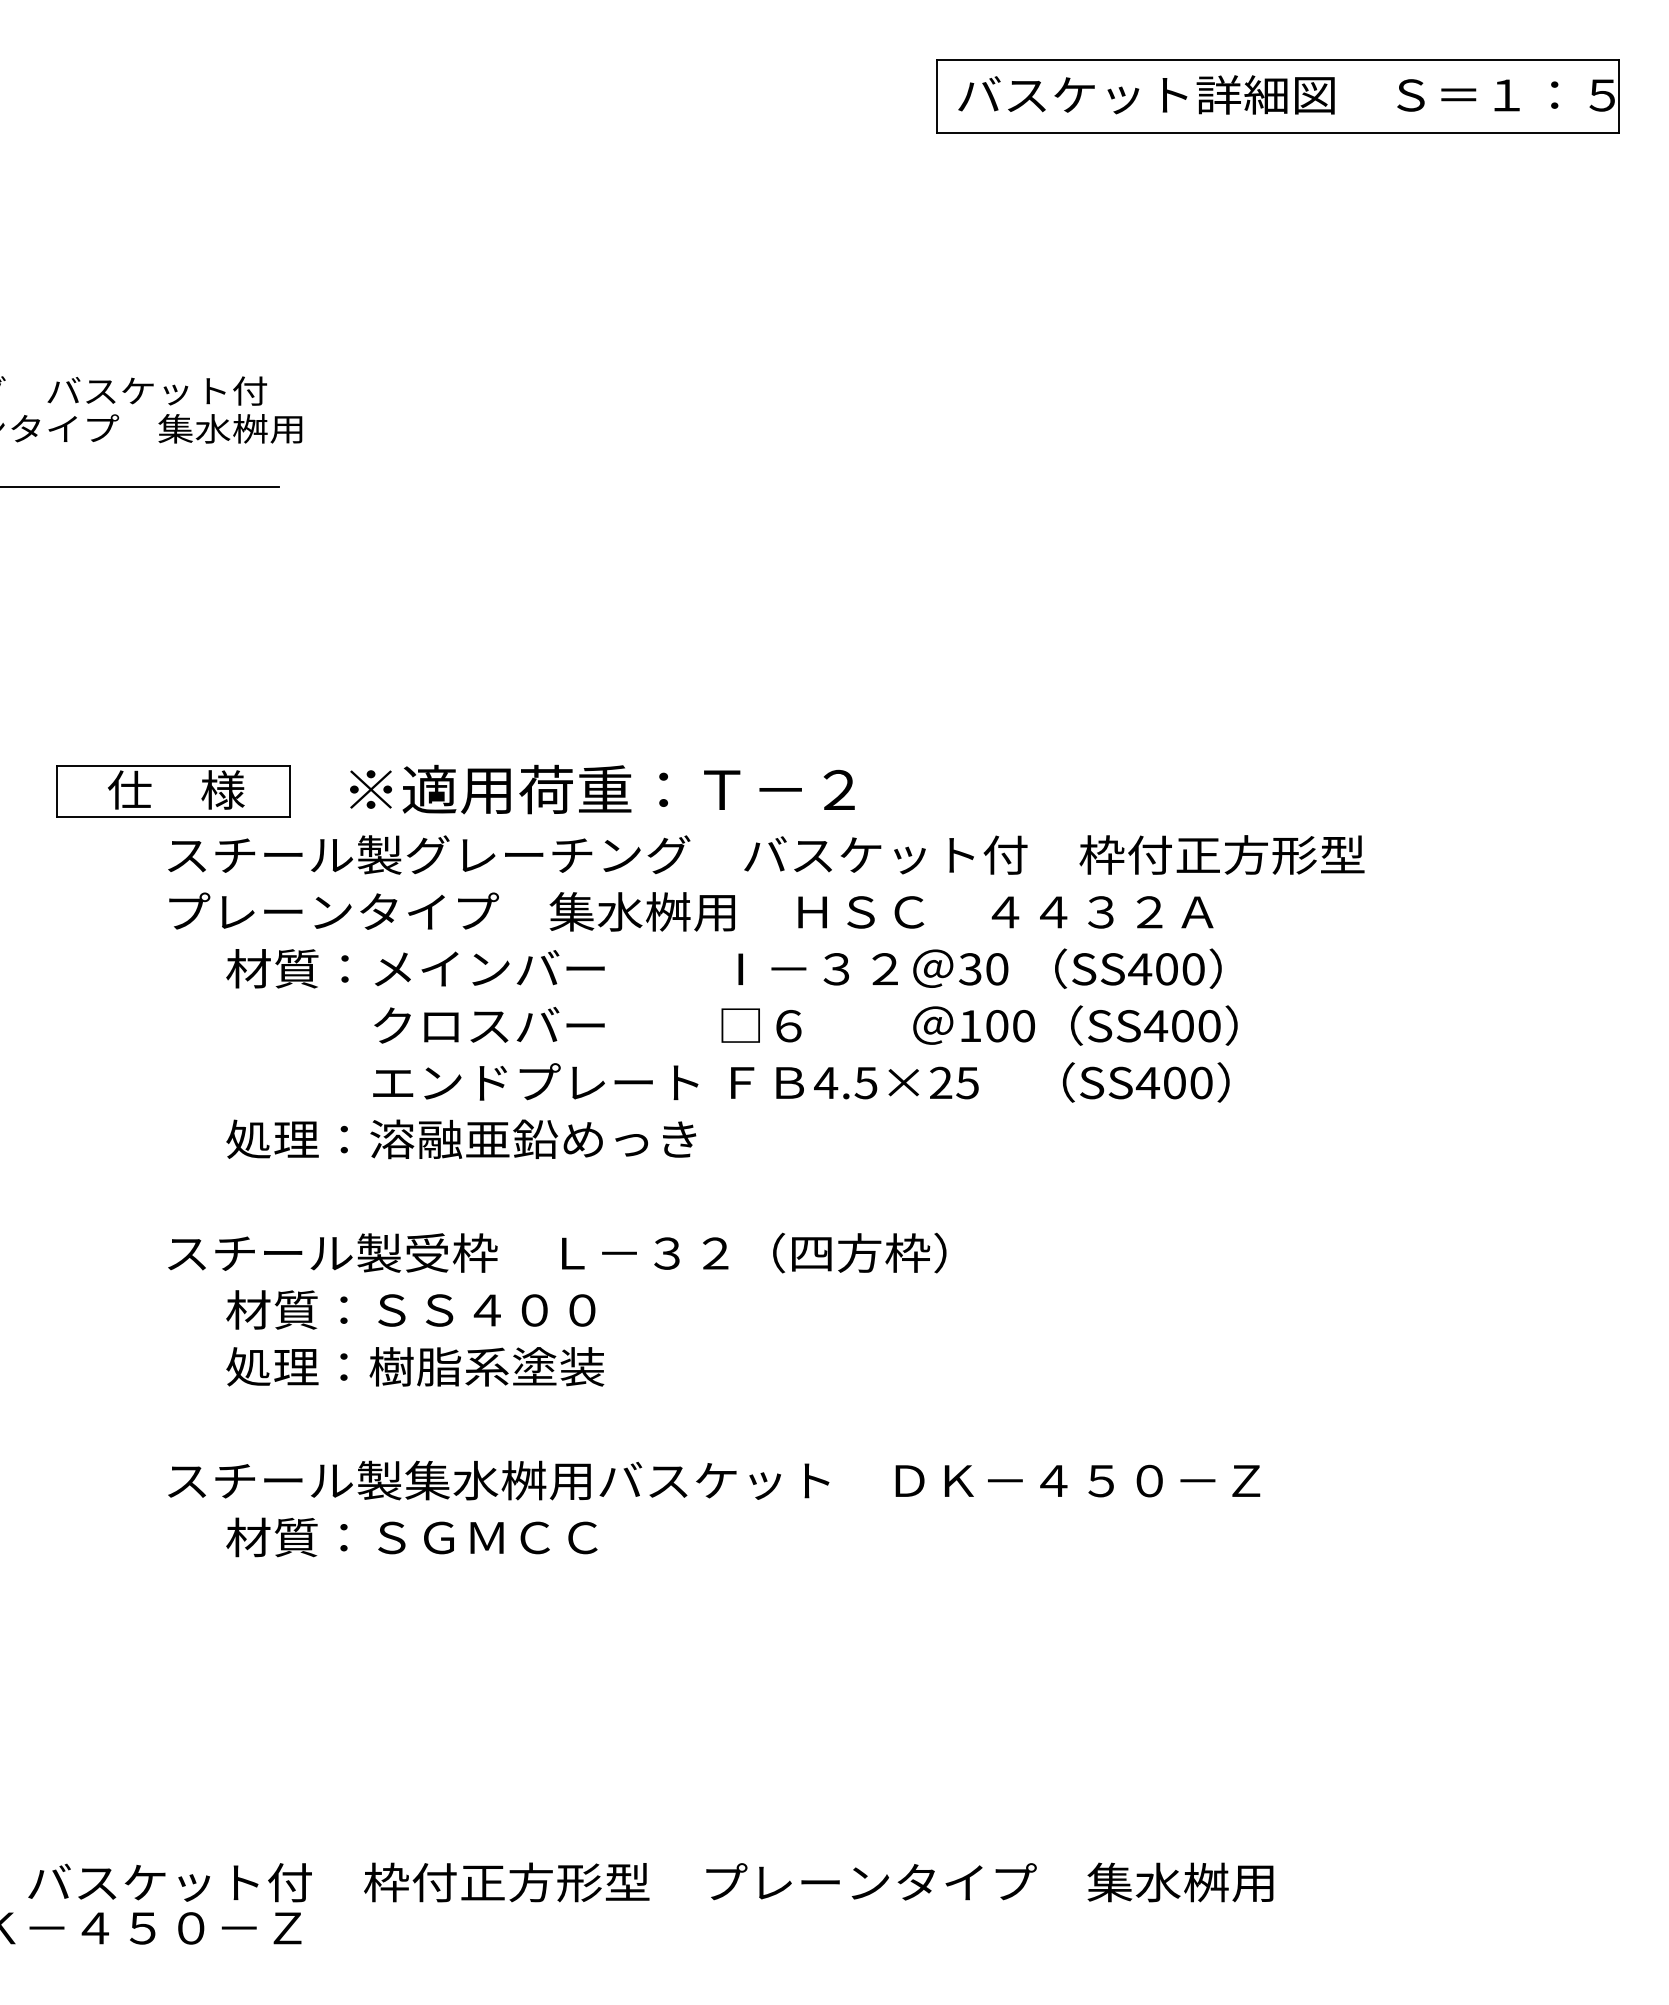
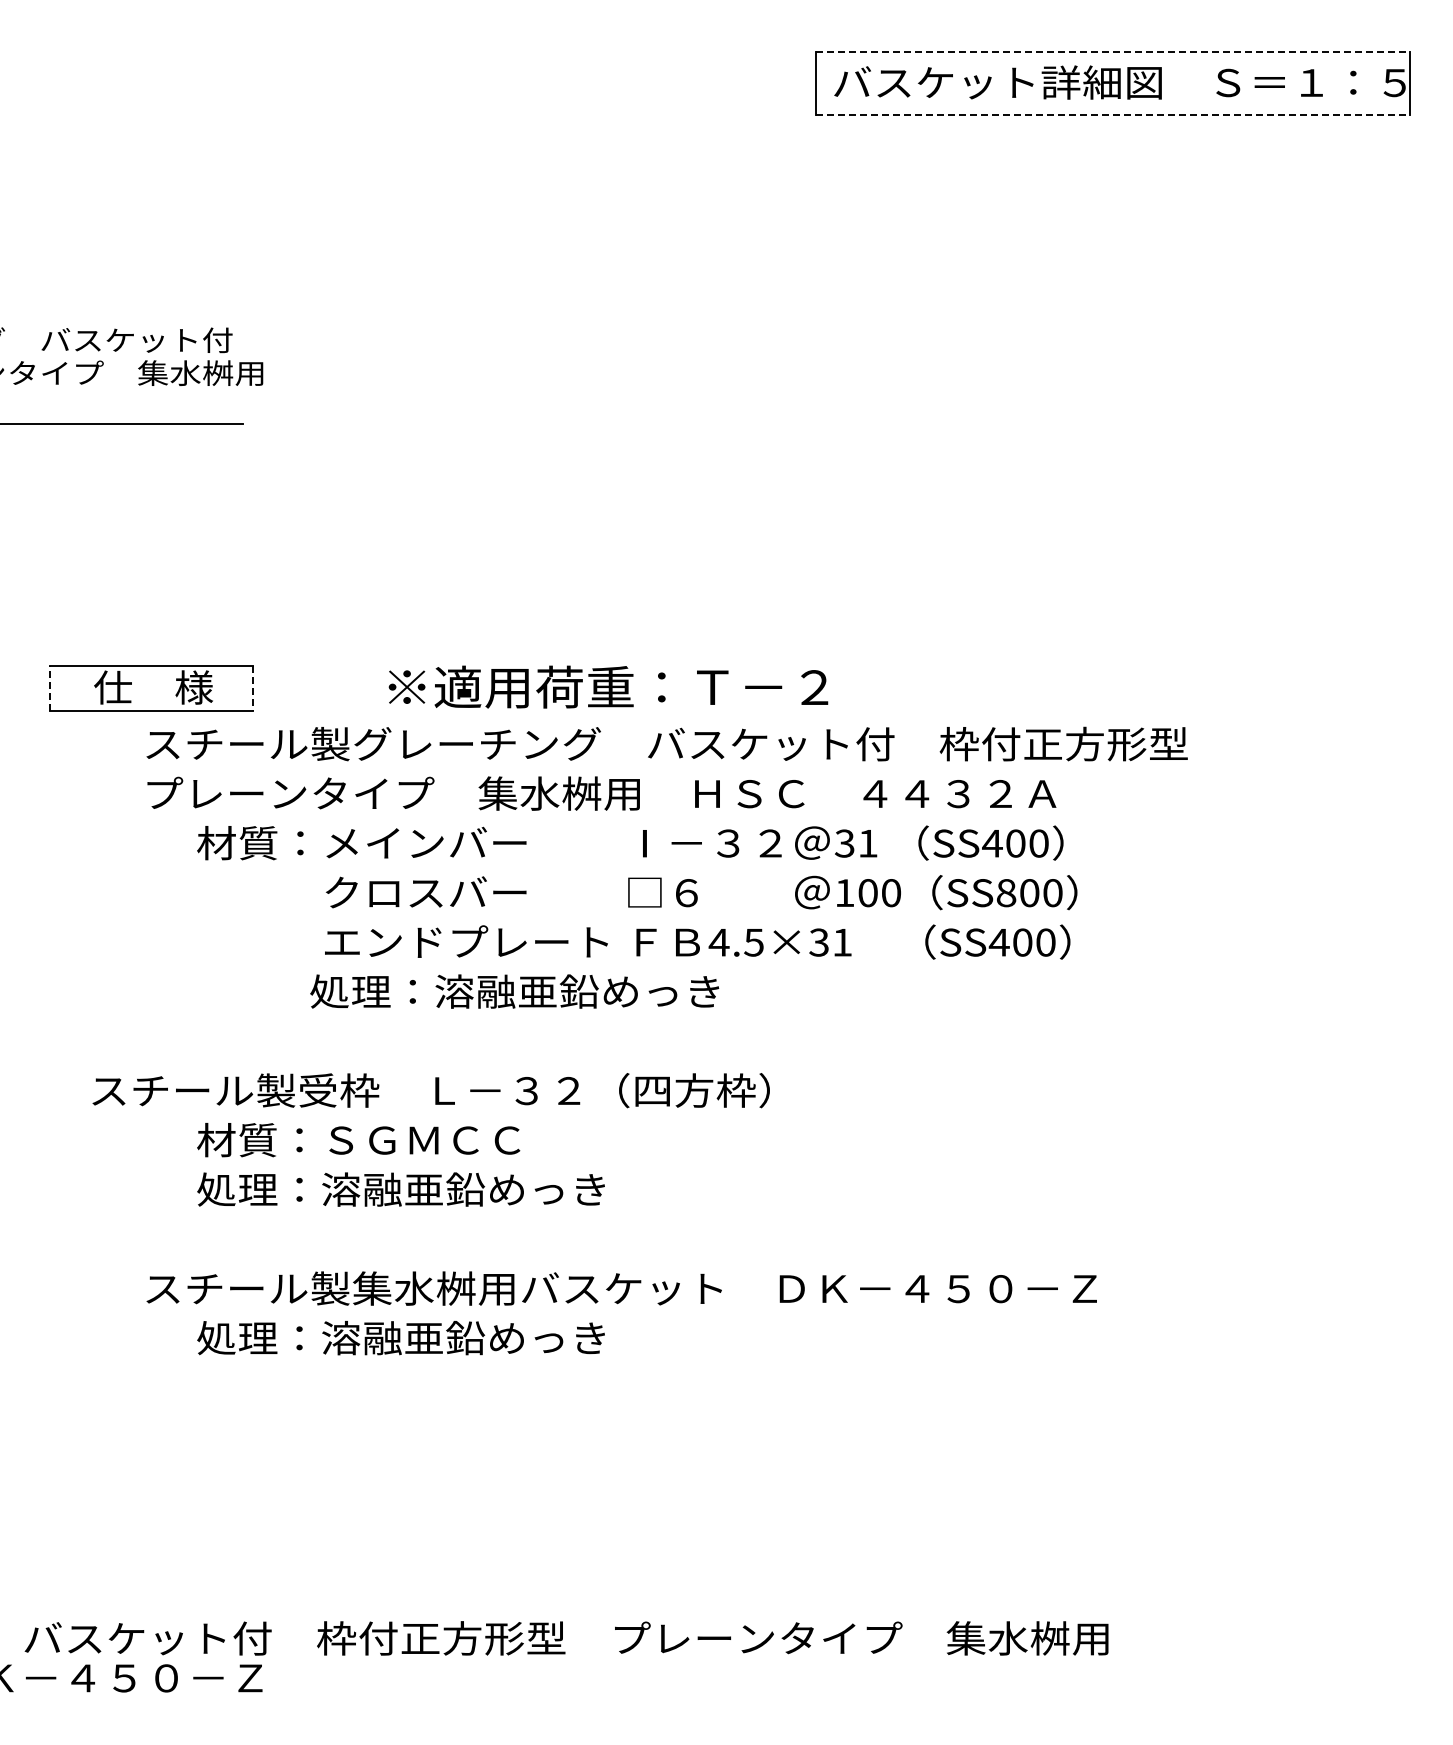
line: (1277, 60) -> (1112, 52), solid -> dashed
line: (1277, 132) -> (1112, 115), solid -> dashed
text: (602, 788) -> (608, 686), moved
line: (57, 791) -> (50, 688), solid -> dashed
line: (289, 792) -> (252, 689), solid -> dashed
text: (996, 969) -> (867, 843), 30 -> 31
text: (1155, 1026) -> (1005, 893), SS400 -> SS800
text: (953, 1082) -> (830, 942), 4.5×25 -> 4.5×31
text: (461, 1139) -> (514, 991), moved
text: (556, 1252) -> (430, 1090), moved
text: (510, 1310) -> (444, 1140), 材質：ＳＳ４００ -> 材質：ＳＧＭＣＣ
text: (531, 1366) -> (462, 1189), 処理：樹脂系塗装 -> 処理：溶融亜鉛めっき
text: (459, 1536) -> (400, 1337), 材質：ＳＧＭＣＣ -> 処理：溶融亜鉛めっき

